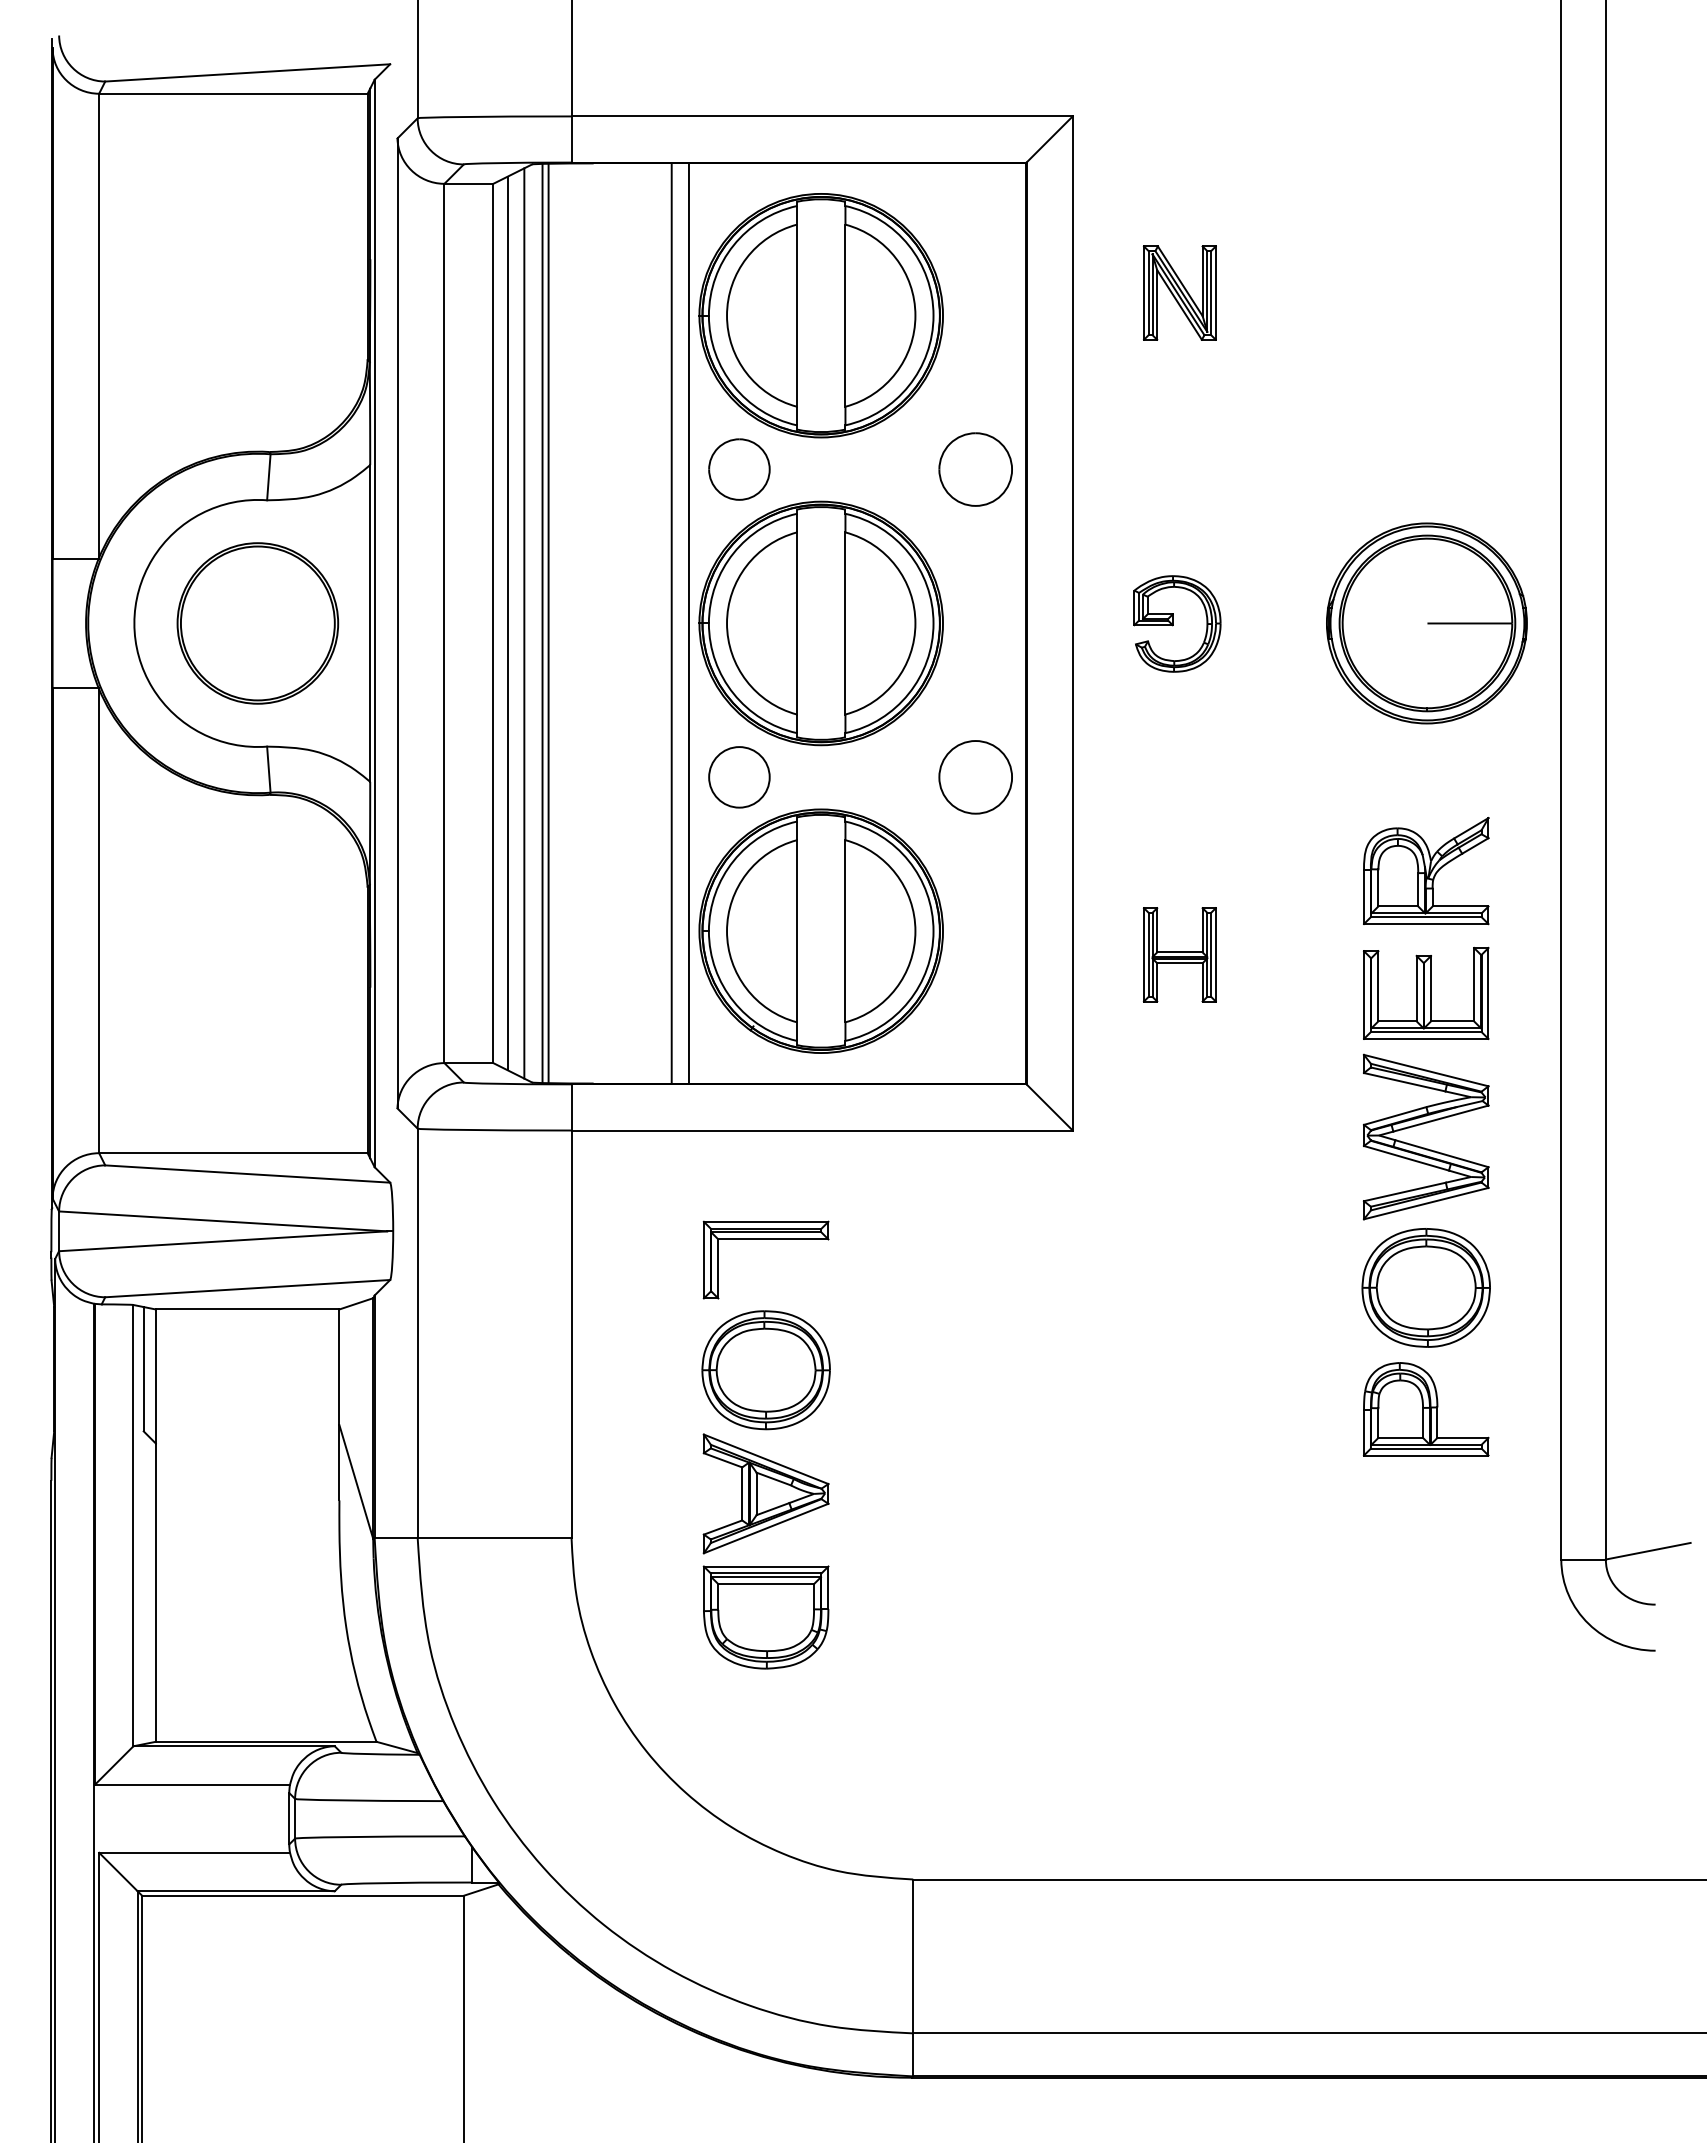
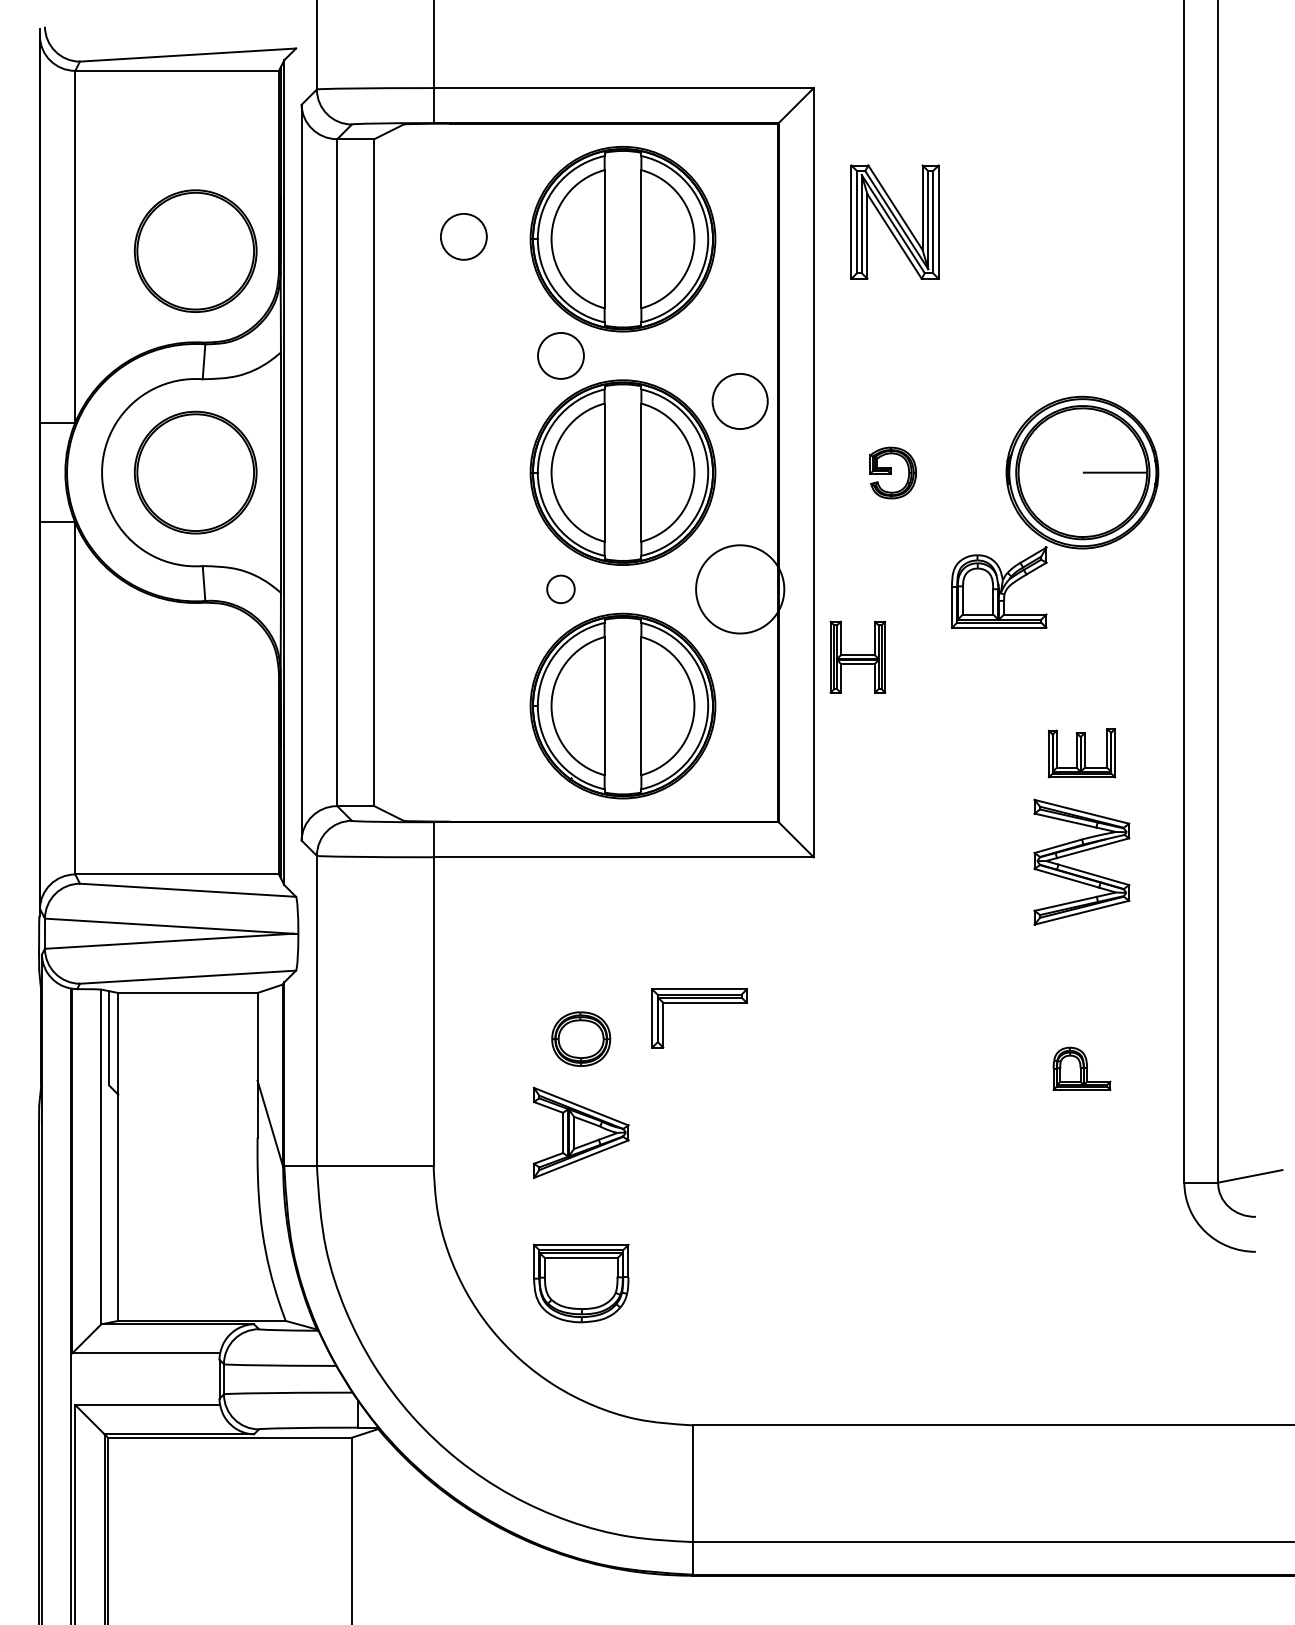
part: (1179, 292) -> (894, 221), size x1.6
part: (611, 312) -> (463, 236), added
part: (257, 331) -> (195, 251), added
part: (975, 469) -> (740, 401), moved
line: (507, 623) -> (385, 472), removed
line: (524, 623) -> (397, 472), removed
line: (542, 623) -> (411, 472), removed
line: (548, 623) -> (416, 472), removed
line: (671, 623) -> (509, 472), removed
line: (688, 623) -> (522, 472), removed
part: (1177, 623) -> (893, 472), size x0.7
circle: (739, 777) -> (561, 589), size x0.6
circle: (975, 777) -> (740, 589), size x1.6
part: (1426, 871) -> (999, 587), moved
part: (1179, 954) -> (857, 657), moved
part: (1426, 992) -> (1082, 752), size x0.7
part: (765, 1239) -> (699, 1002), moved
part: (1425, 1287) -> (1081, 976), removed
part: (765, 1370) -> (580, 1039), size x0.6
part: (1426, 1409) -> (1082, 1068), size x0.6
part: (765, 1617) -> (580, 1283), moved

